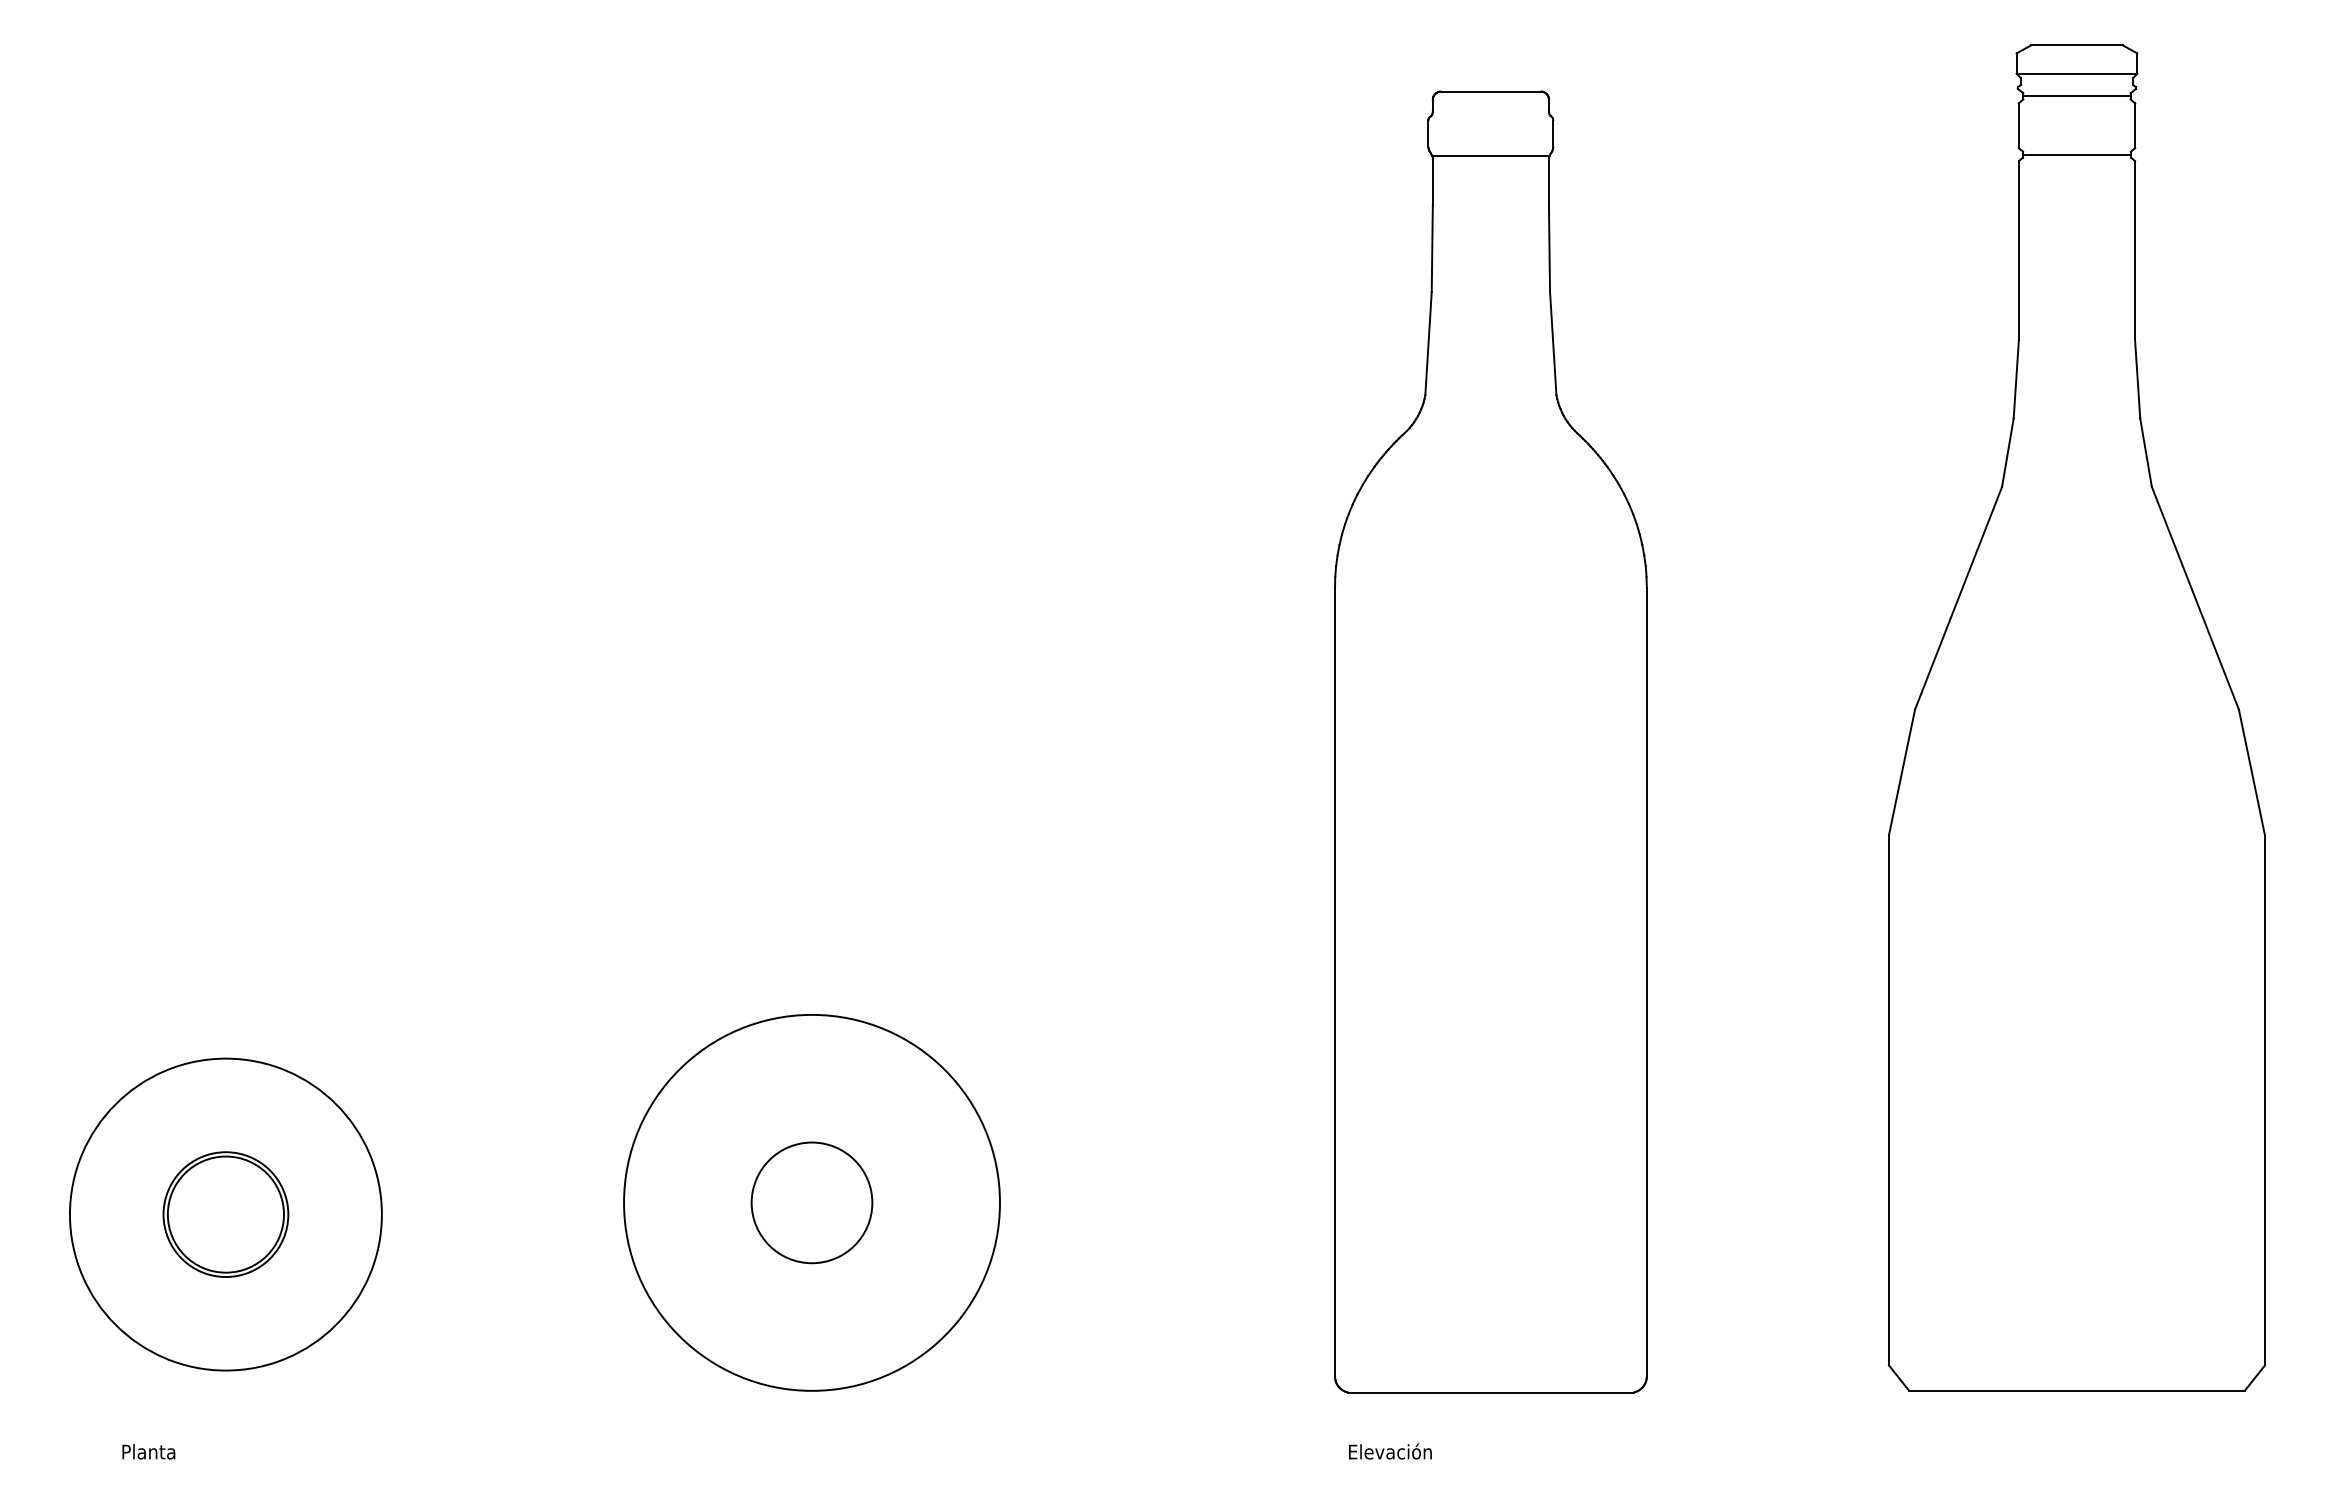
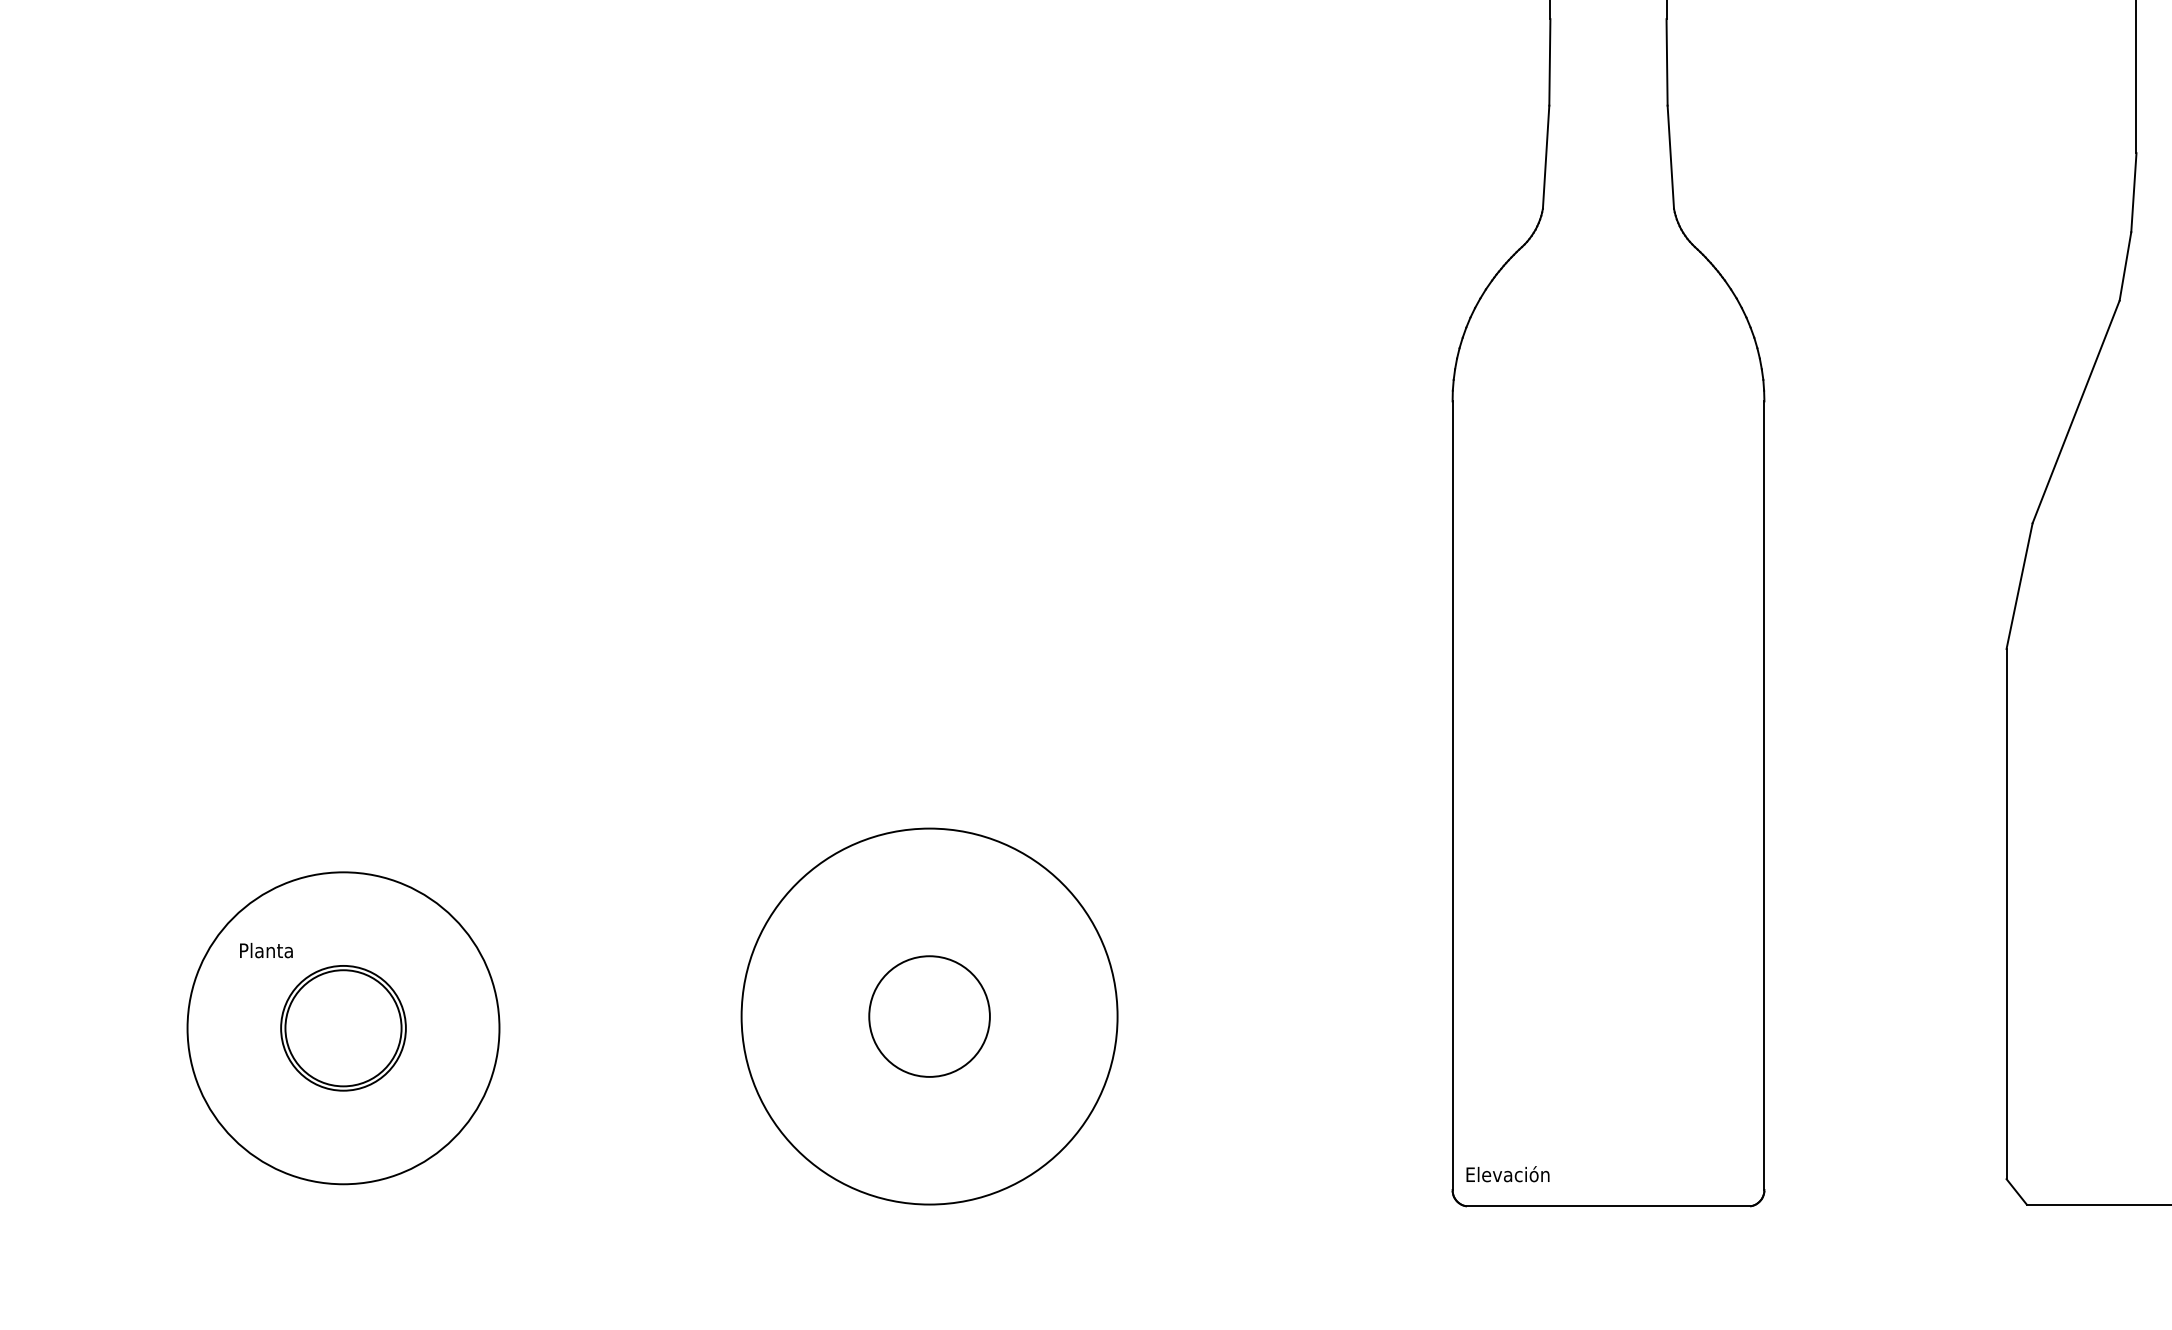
text: (148, 1451) -> (266, 950), moved
text: (1390, 1451) -> (1508, 1174), moved

